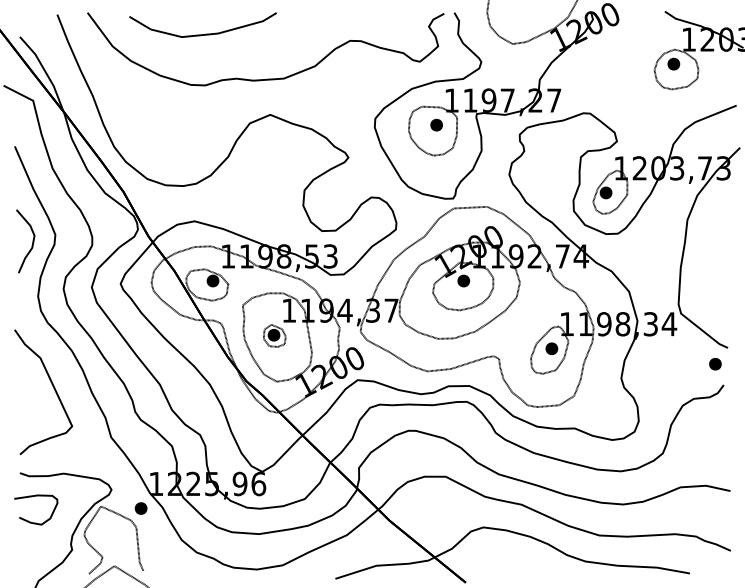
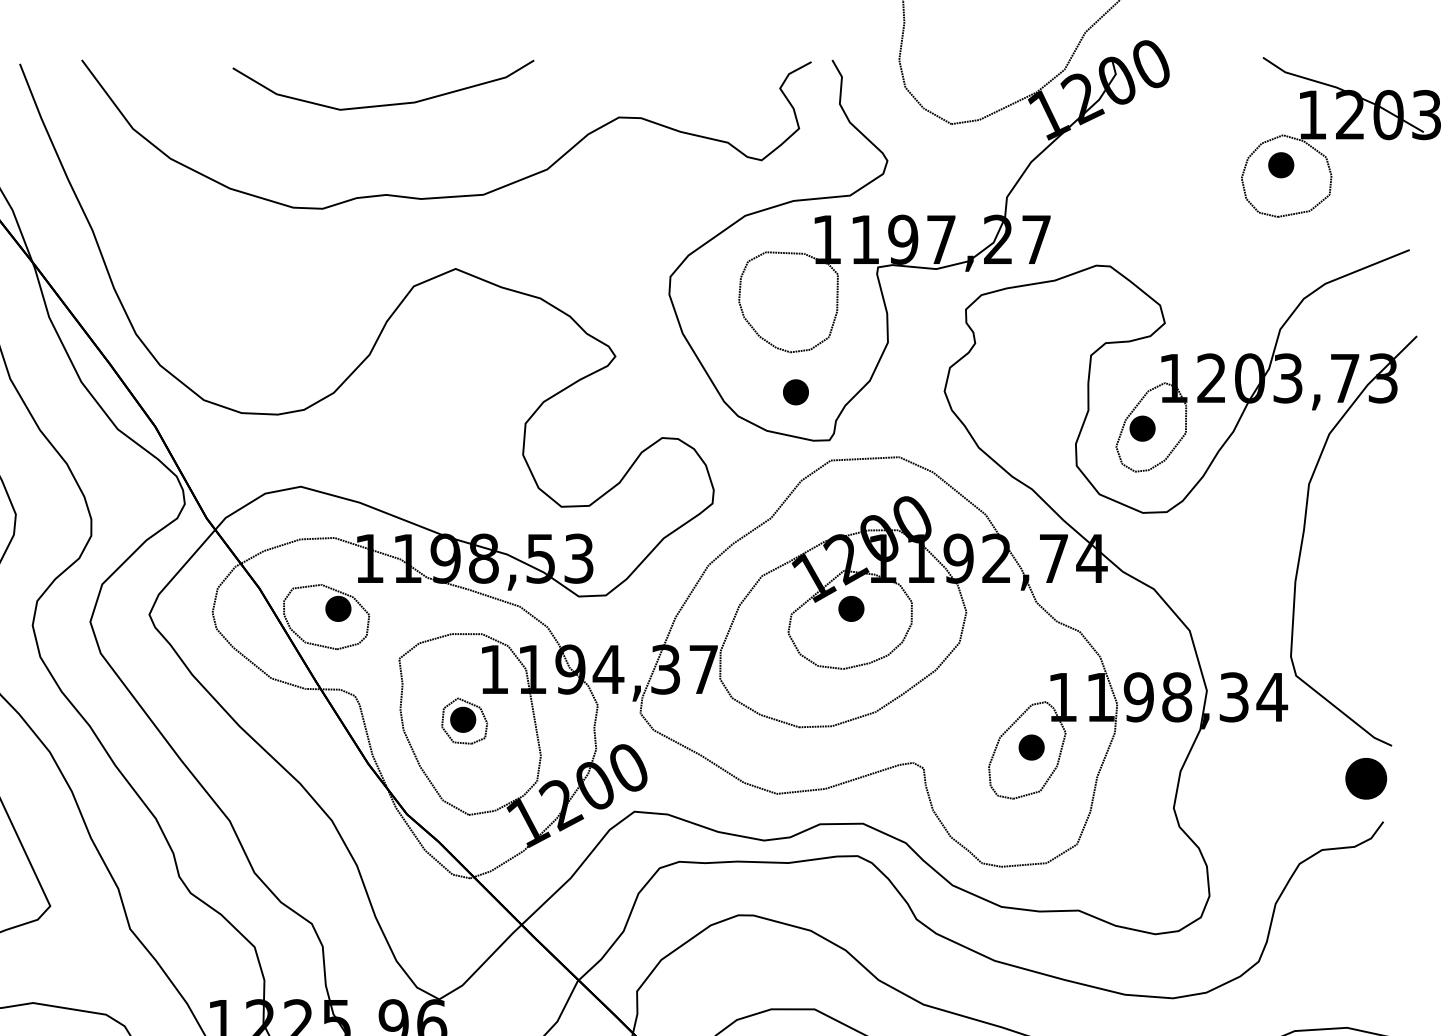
curve: (205, 33) -> (388, 102), moved
part: (436, 124) -> (795, 390), moved
part: (715, 364) -> (1366, 779), size x1.6

